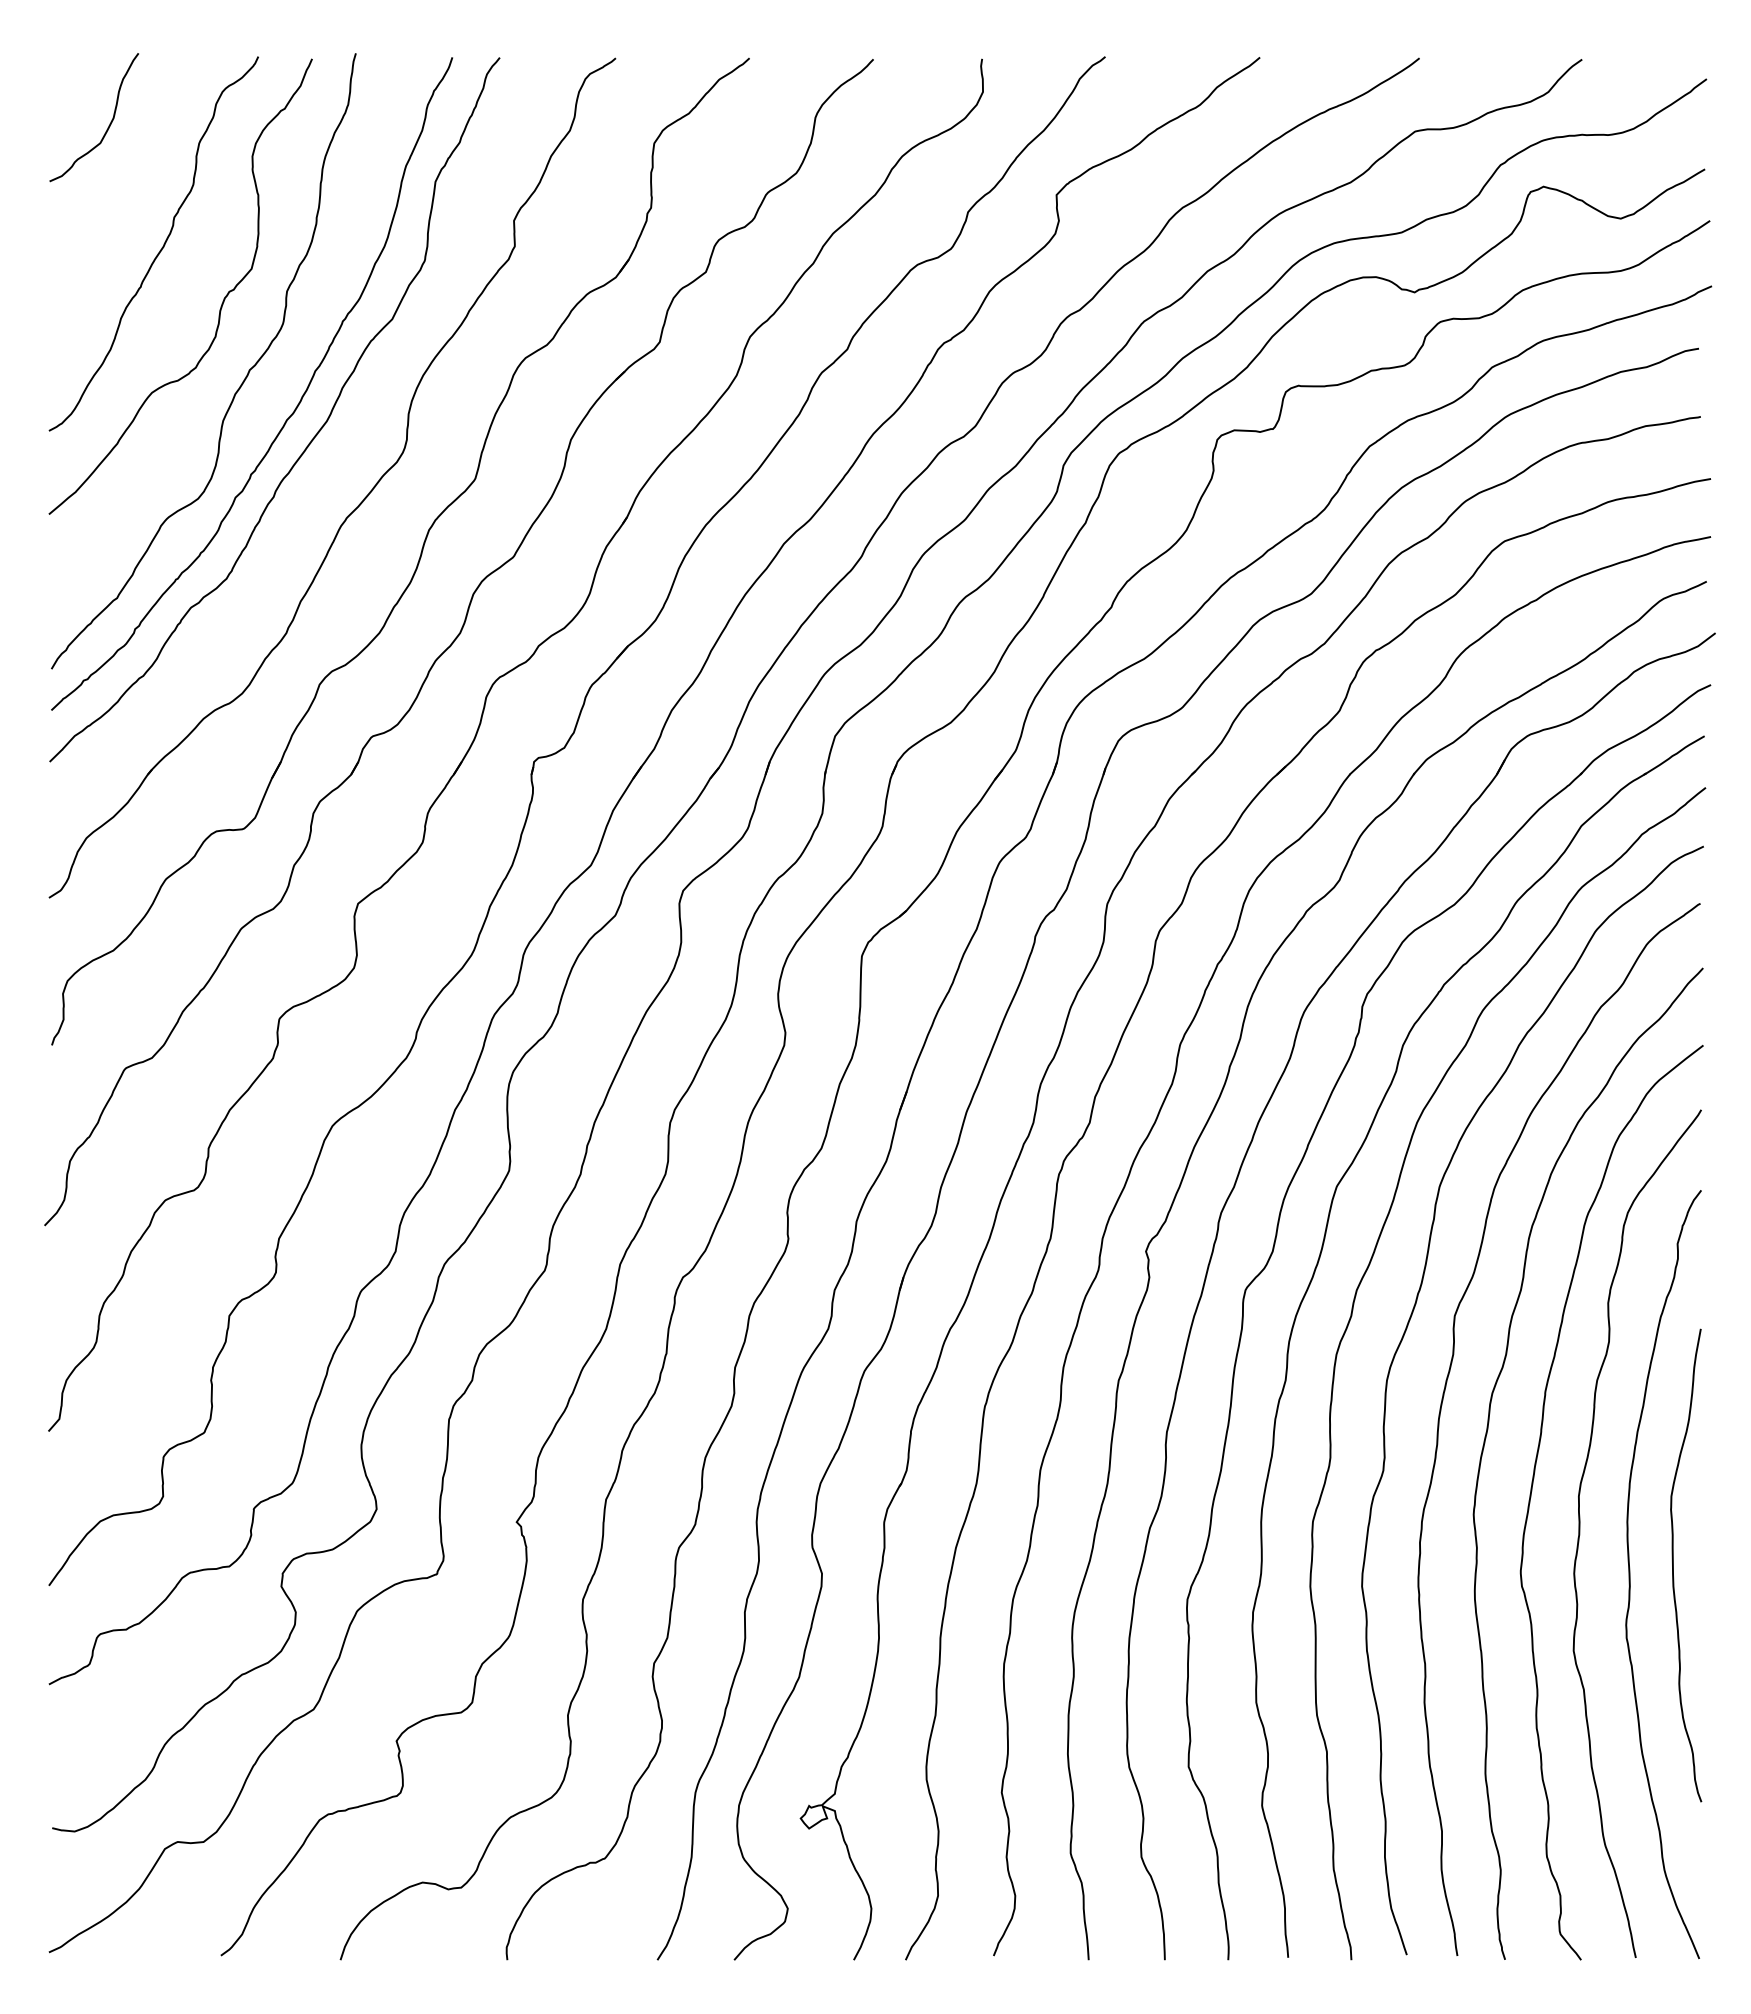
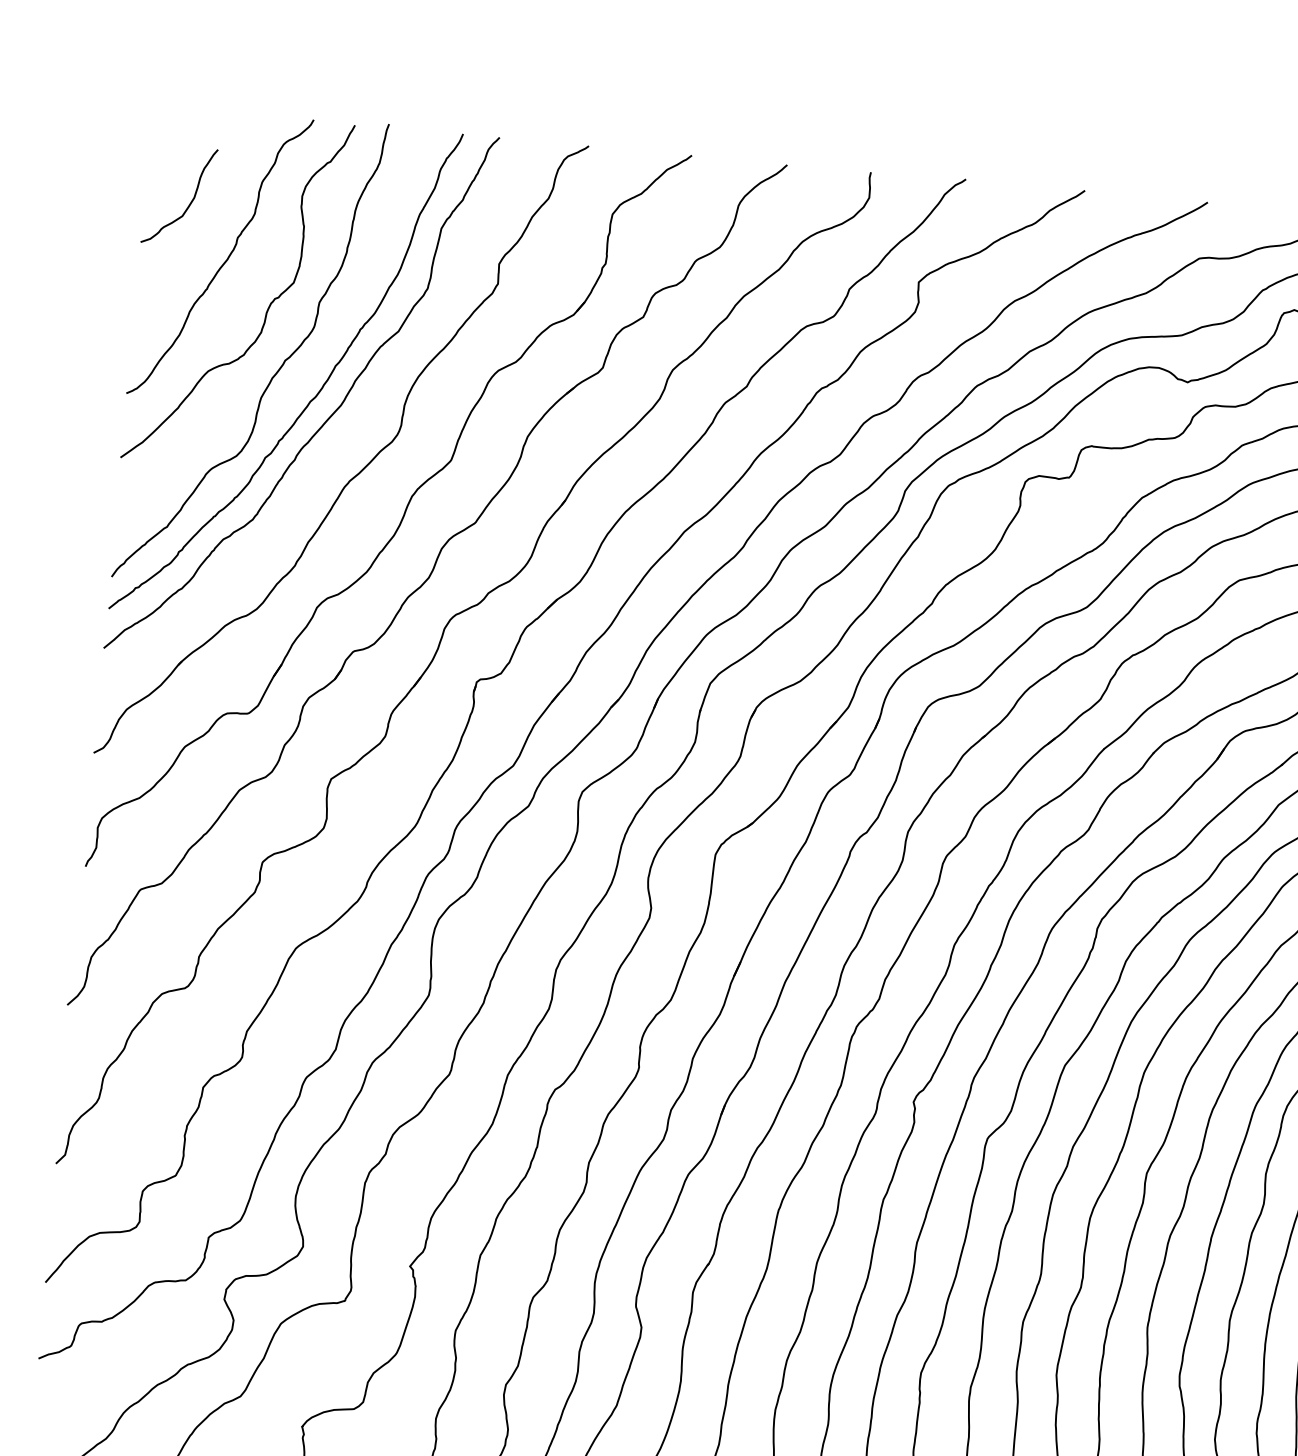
curve: (108, 125) -> (189, 203), moved

